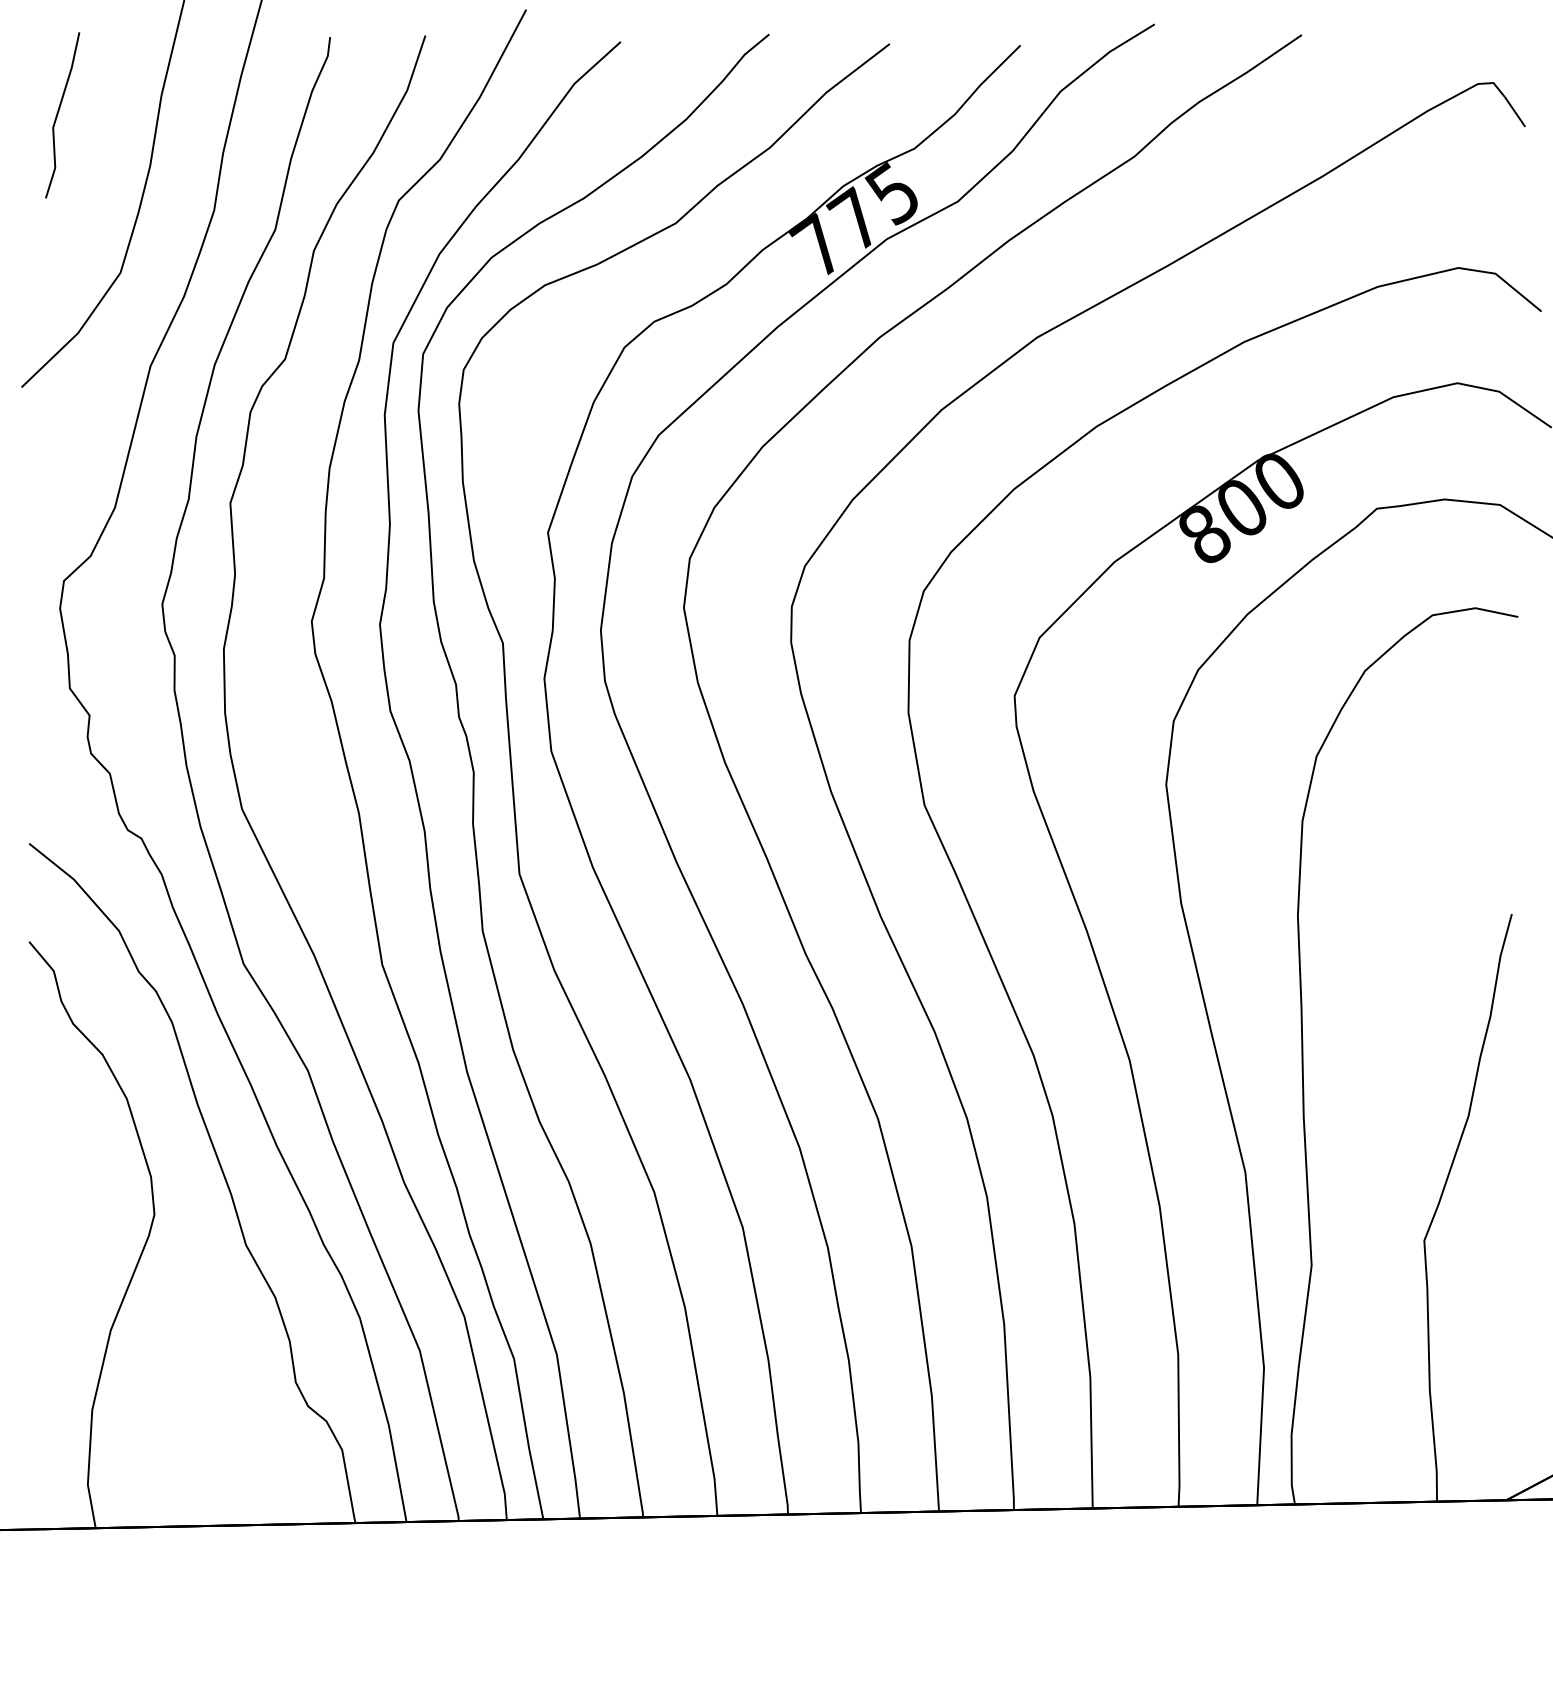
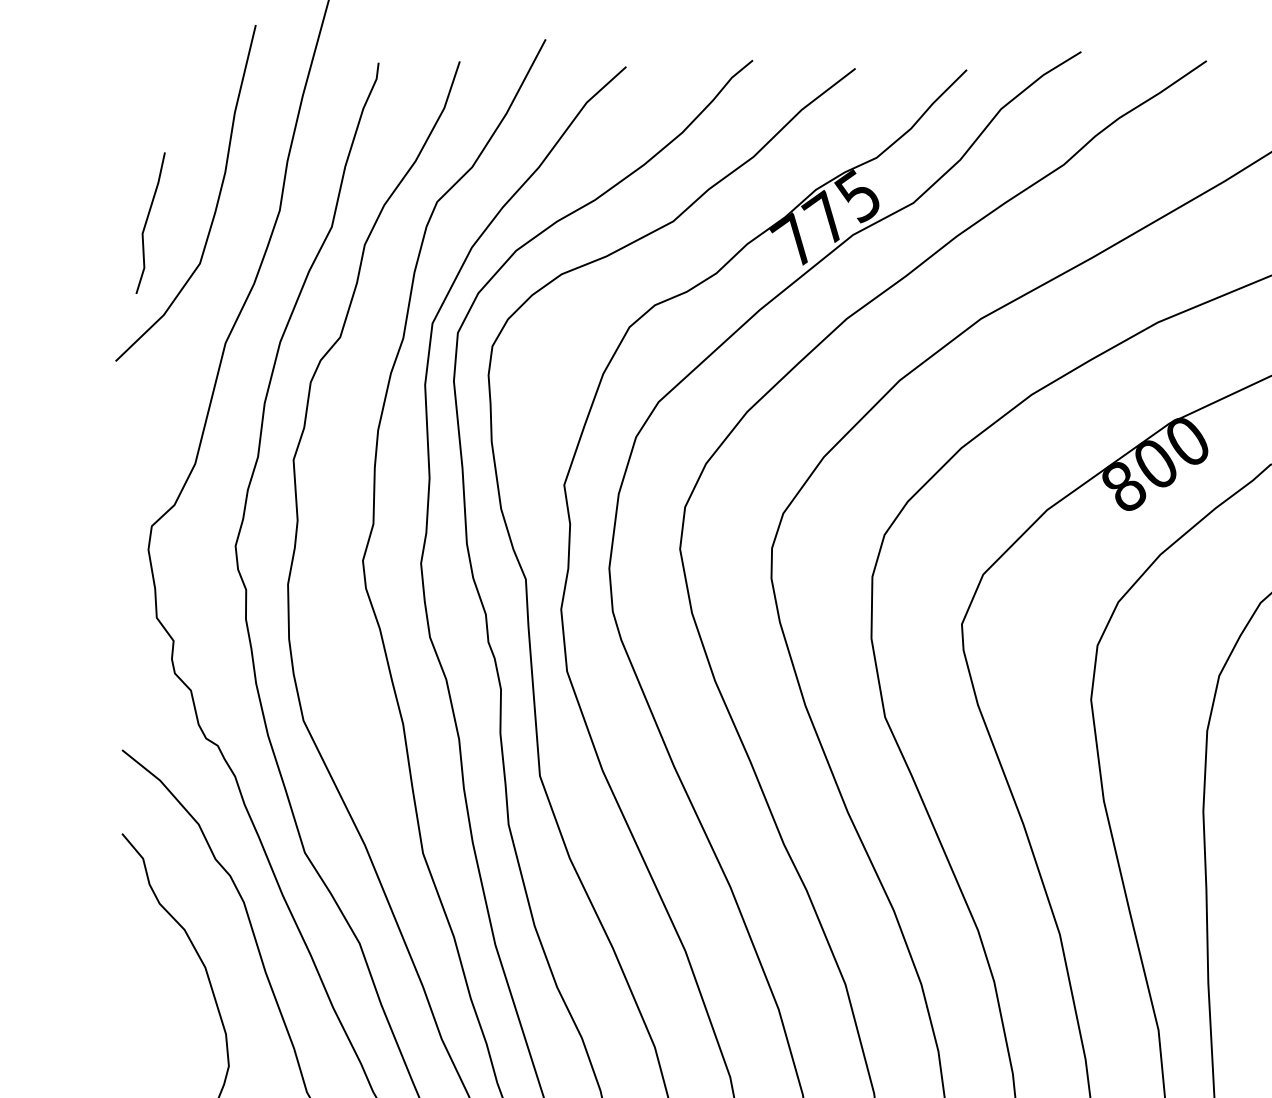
line: (58, 114) -> (147, 222), moved

